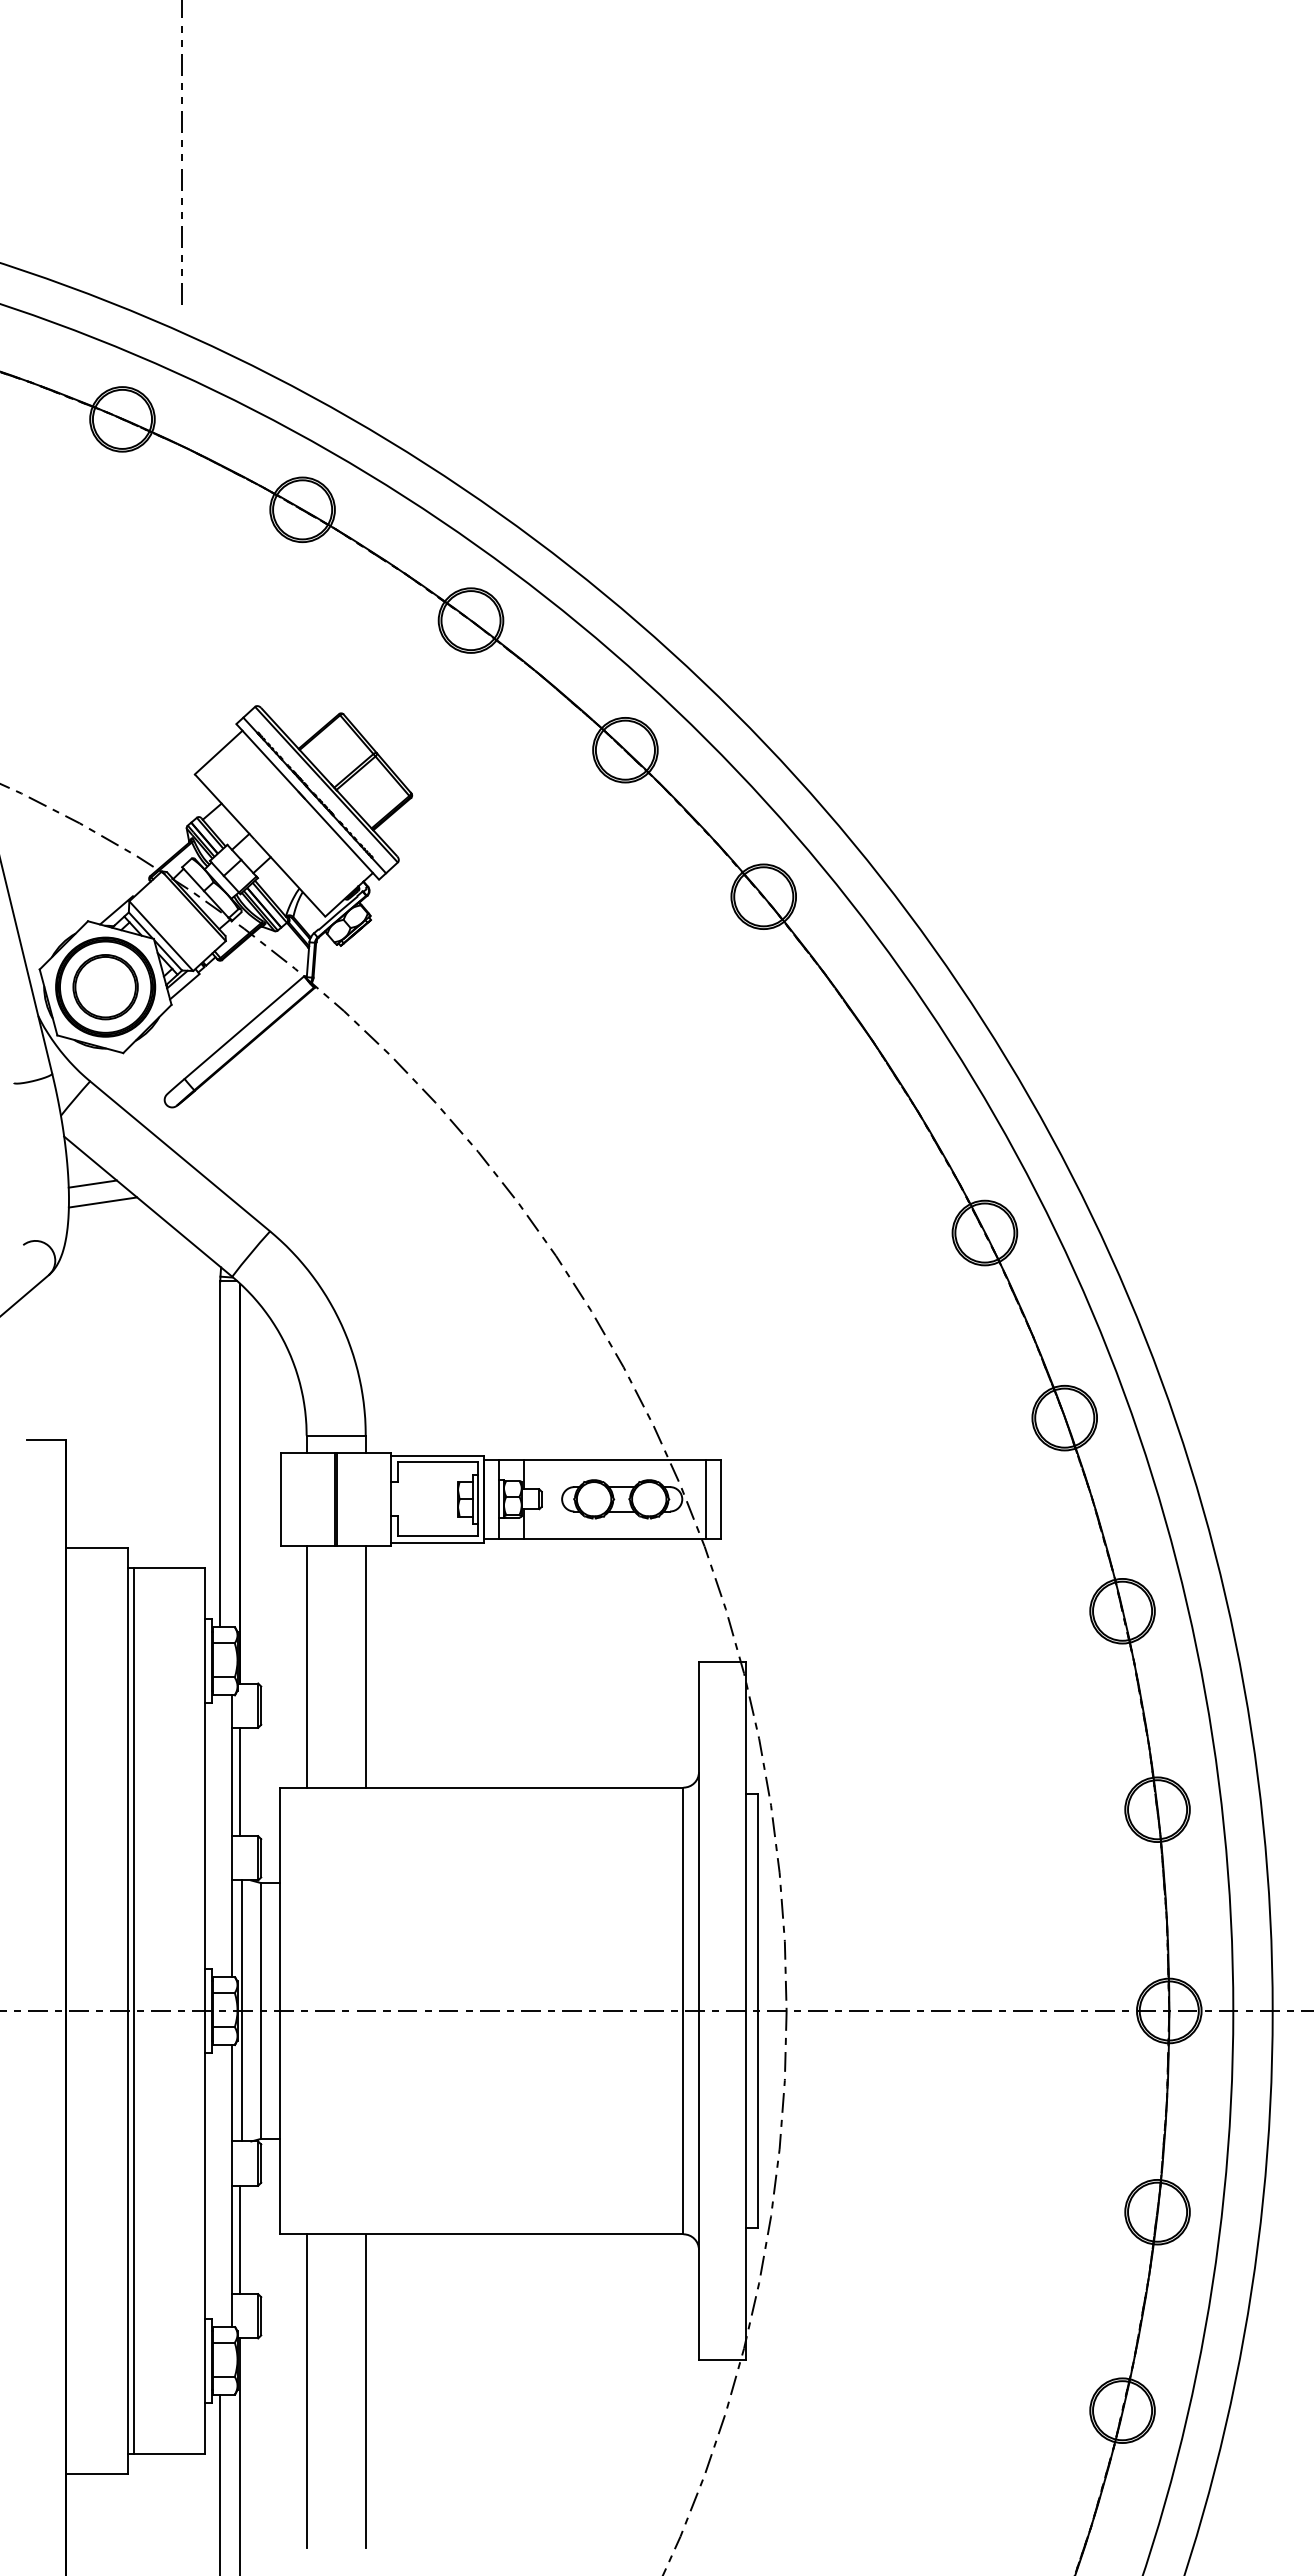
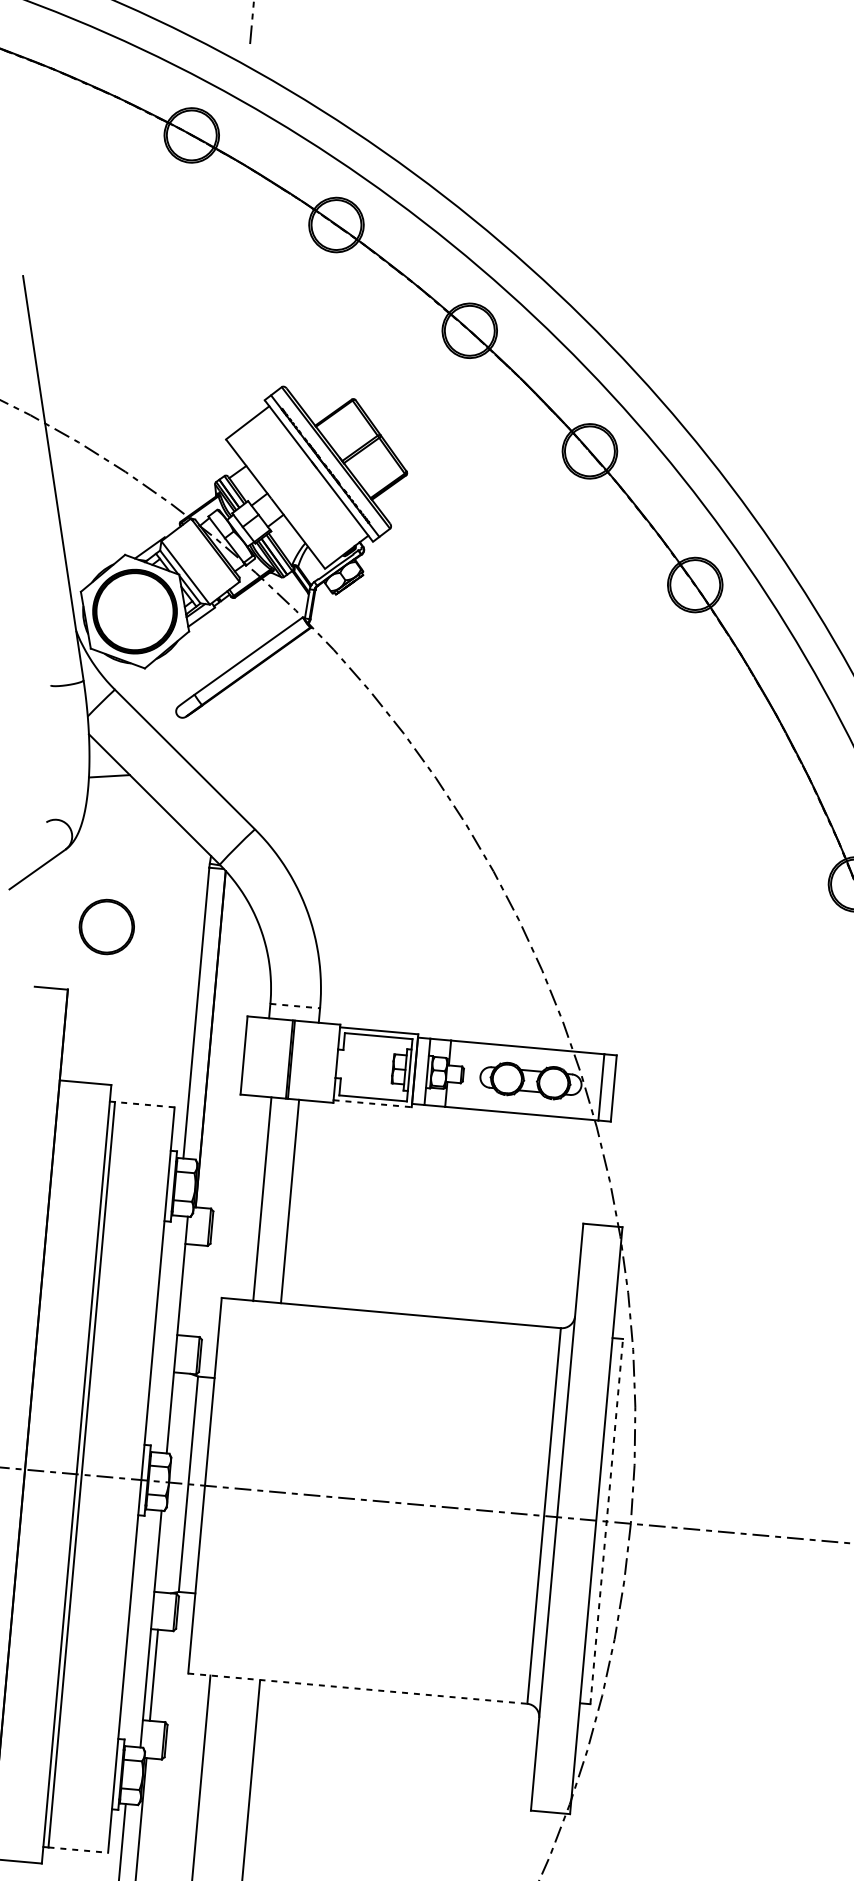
part: (105, 987) -> (106, 927), moved
line: (102, 1202) -> (116, 792), removed
line: (336, 1435) -> (295, 1006), solid -> dashed
line: (438, 1542) -> (373, 1103), solid -> dashed
line: (168, 1567) -> (144, 1104), solid -> dashed
line: (306, 1666) -> (289, 1201), moved
line: (365, 1666) -> (262, 1198), moved
line: (239, 1781) -> (187, 1289), removed
line: (242, 2010) -> (173, 1482), removed
line: (757, 2010) -> (606, 1521), solid -> dashed
line: (481, 2234) -> (357, 1688), solid -> dashed
line: (169, 2454) -> (78, 1850), solid -> dashed

